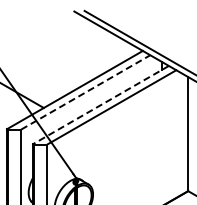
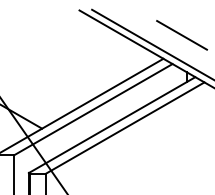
line: (157, 31) -> (181, 34), added
line: (86, 92) -> (94, 109), dashed -> solid
line: (100, 105) -> (111, 125), dashed -> solid

